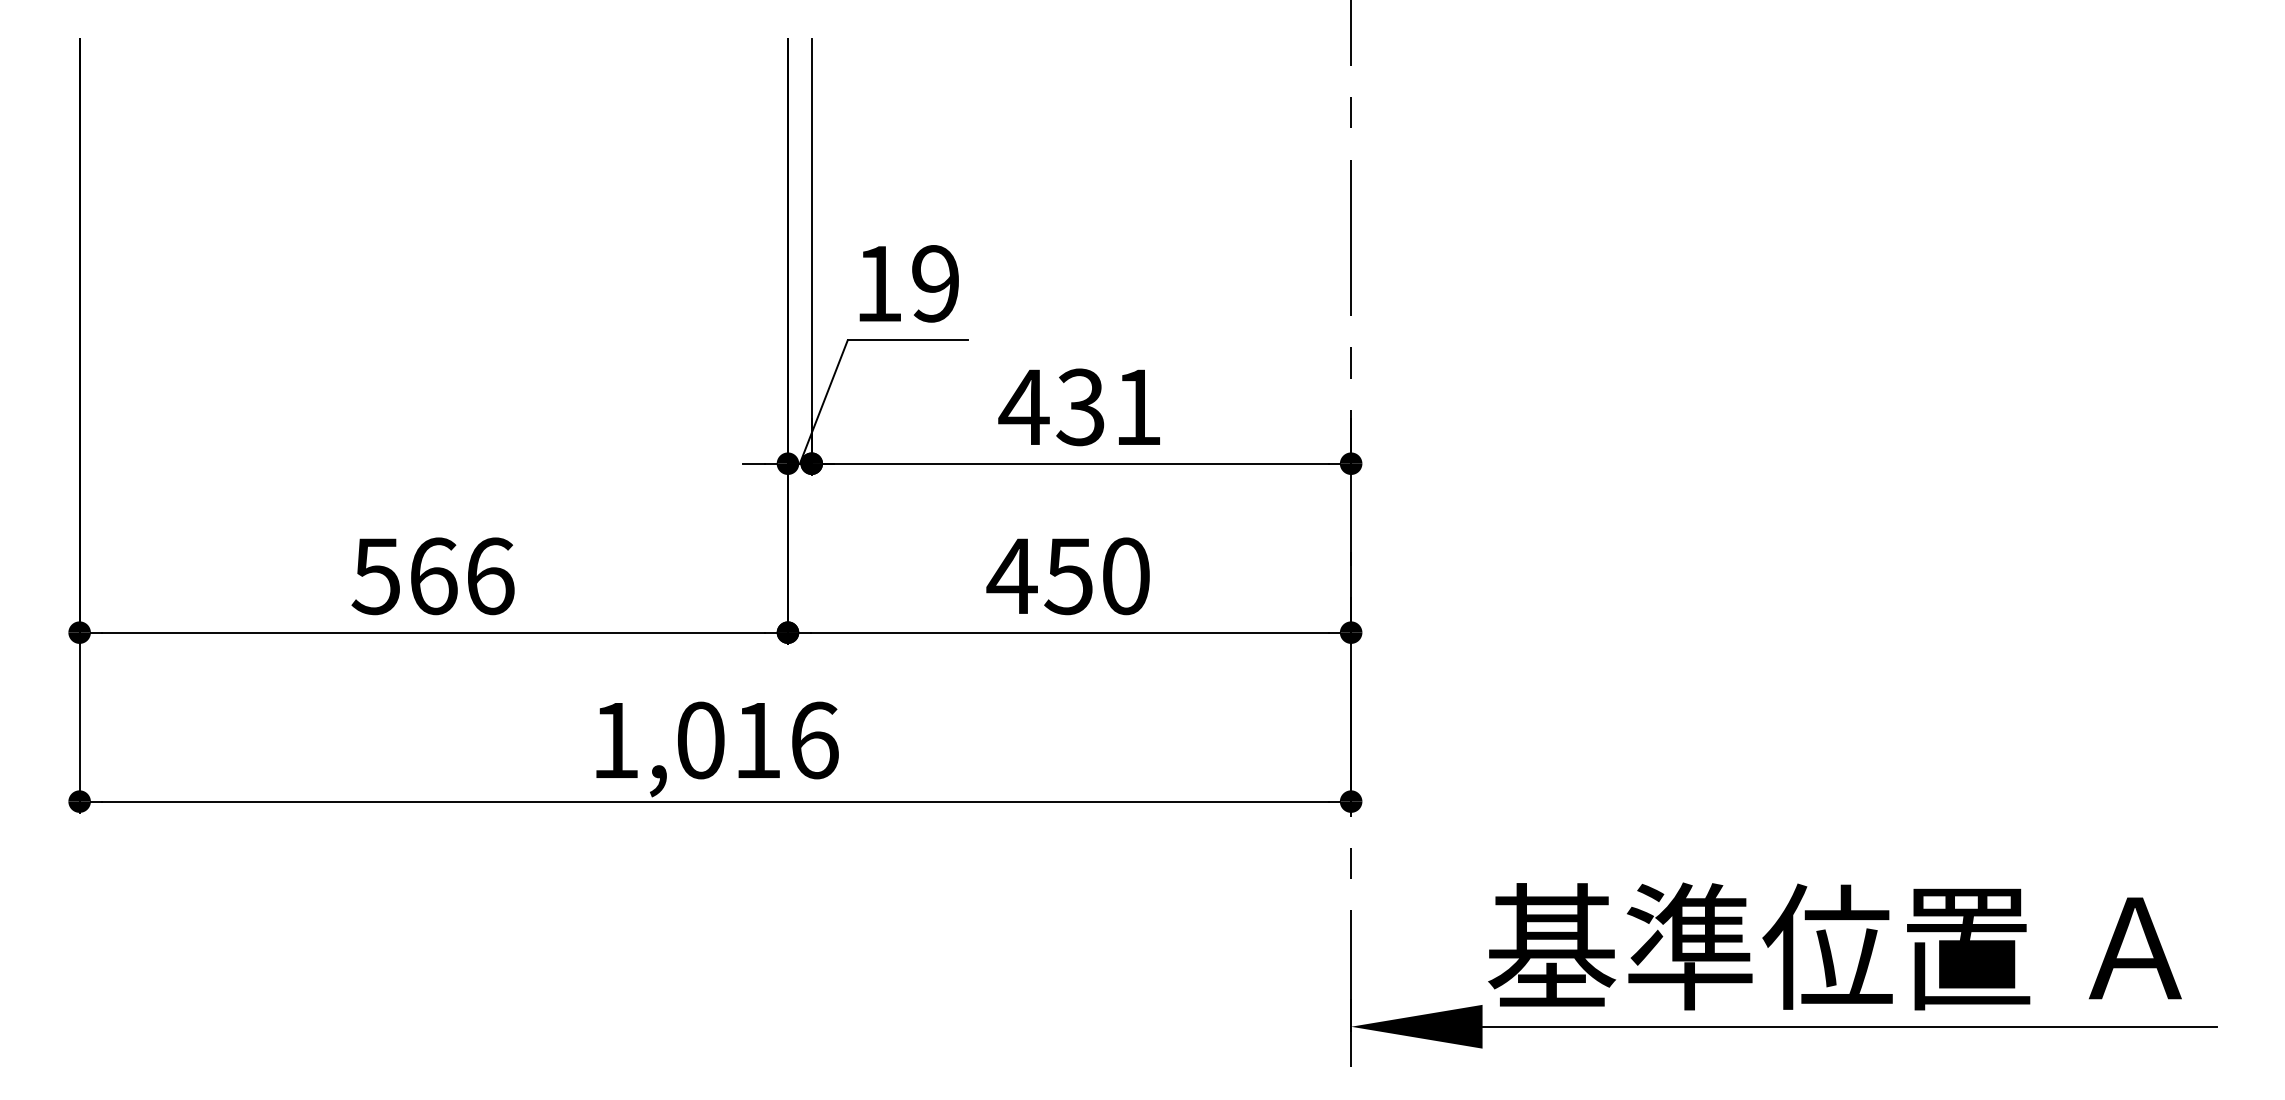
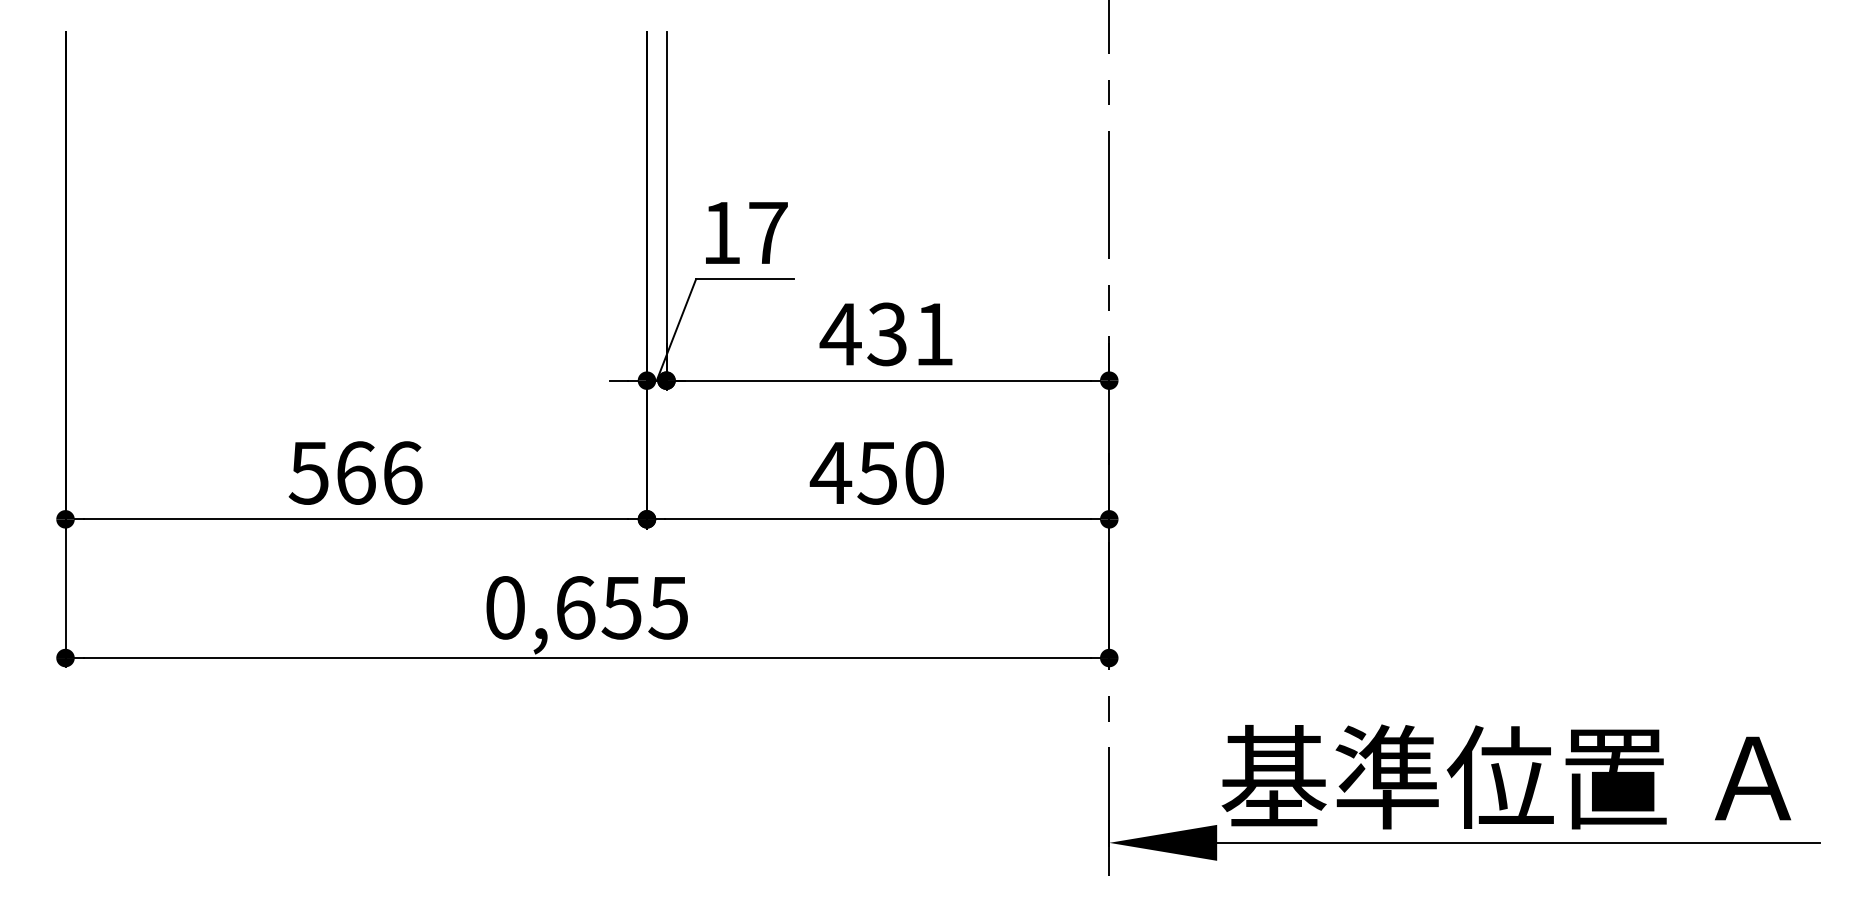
text: (936, 283) -> (768, 232), 19 -> 17
text: (715, 740) -> (587, 607), 1,016 -> 0,655

